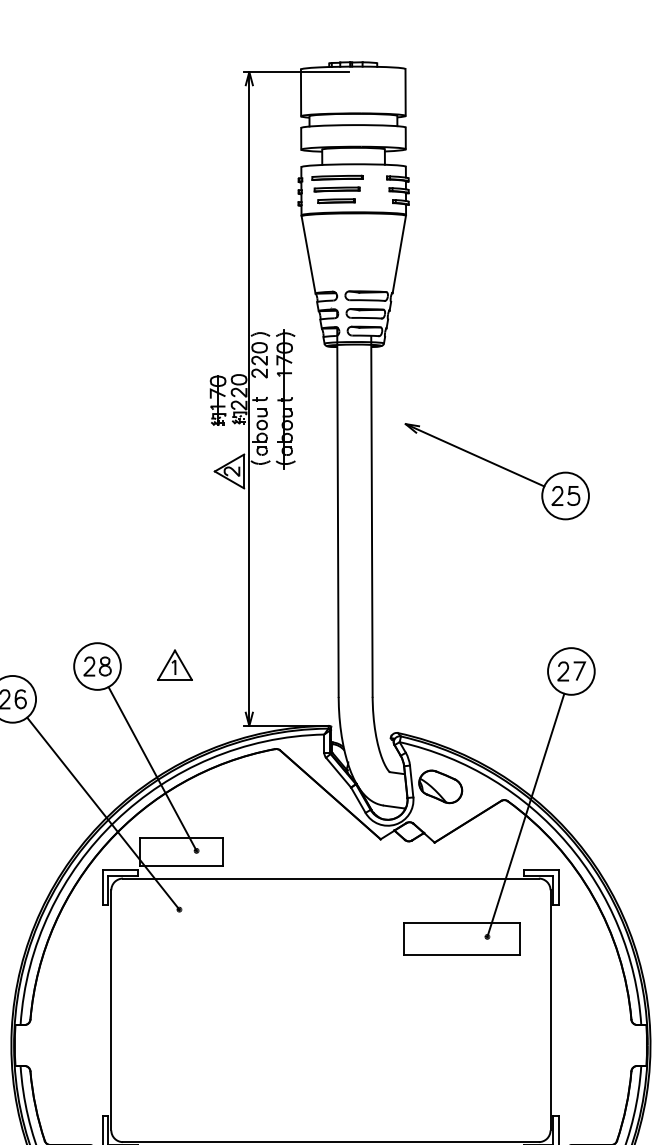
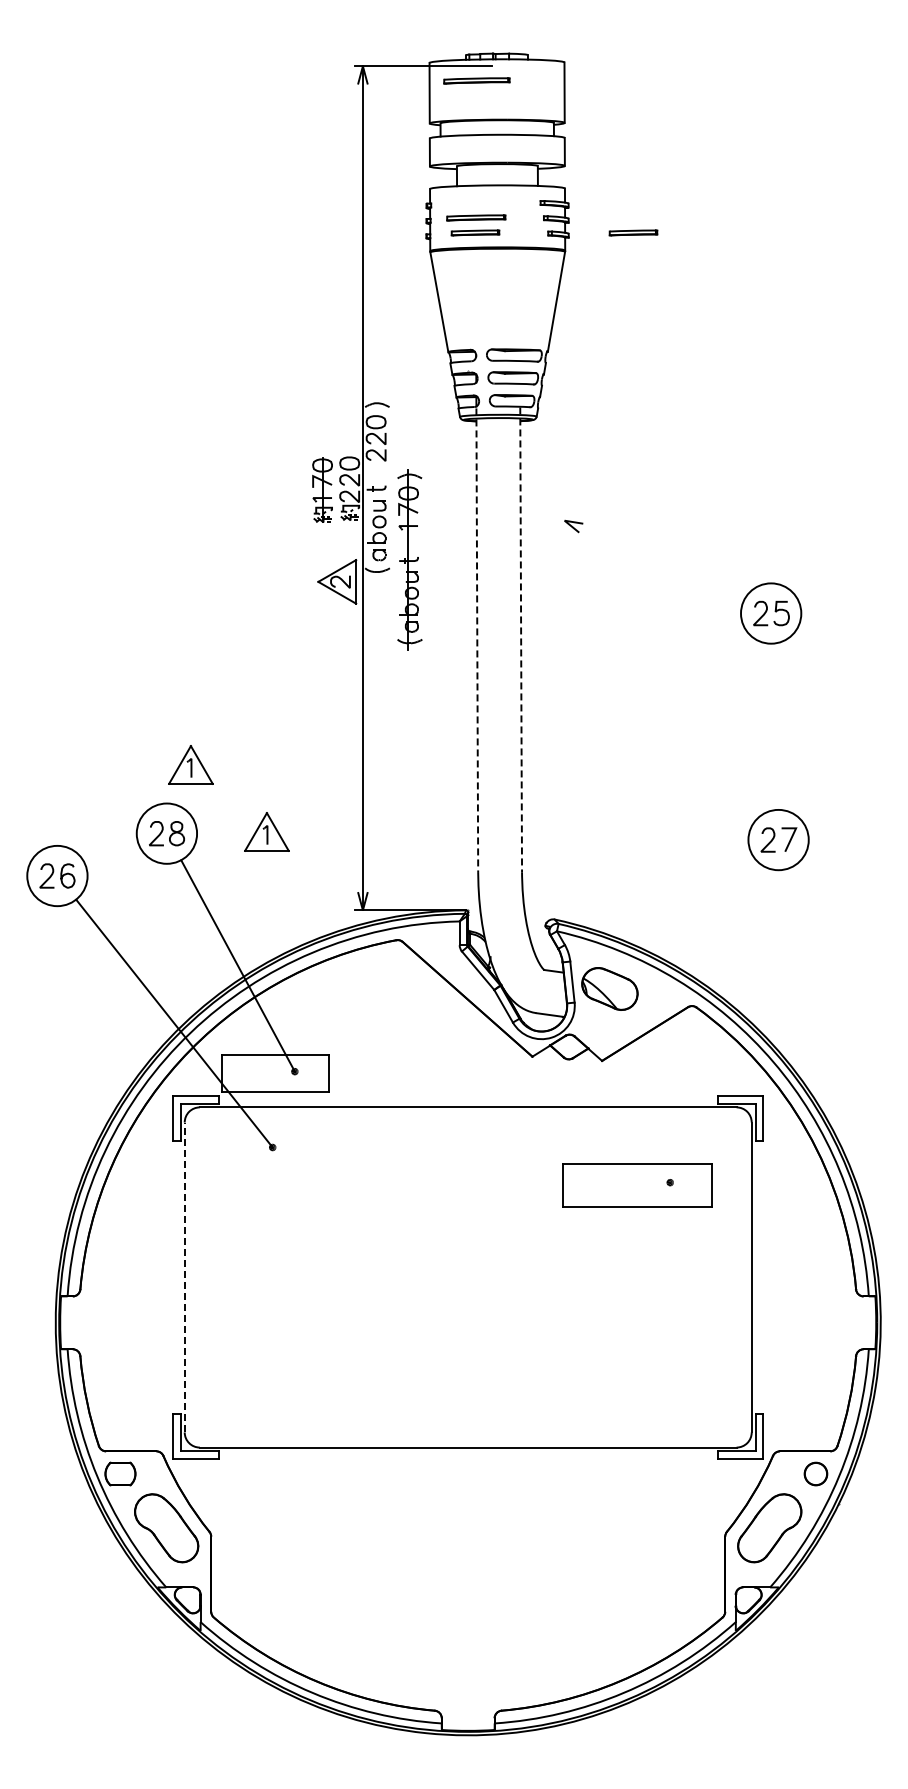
part: (337, 177) -> (476, 80), moved
part: (458, 200) -> (633, 232), added
part: (285, 399) -> (409, 559), moved
line: (474, 454) -> (653, 560), removed
line: (372, 516) -> (521, 640), solid -> dashed
line: (338, 517) -> (477, 641), solid -> dashed
part: (115, 612) -> (190, 764), added
line: (525, 815) -> (719, 1025), removed
line: (111, 1010) -> (184, 1277), solid -> dashed

